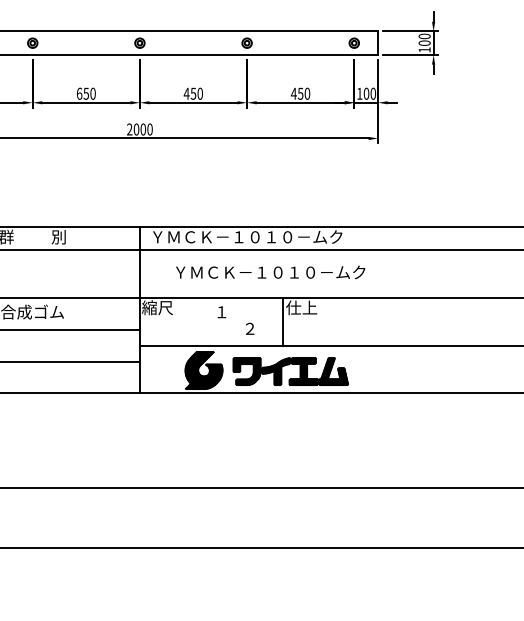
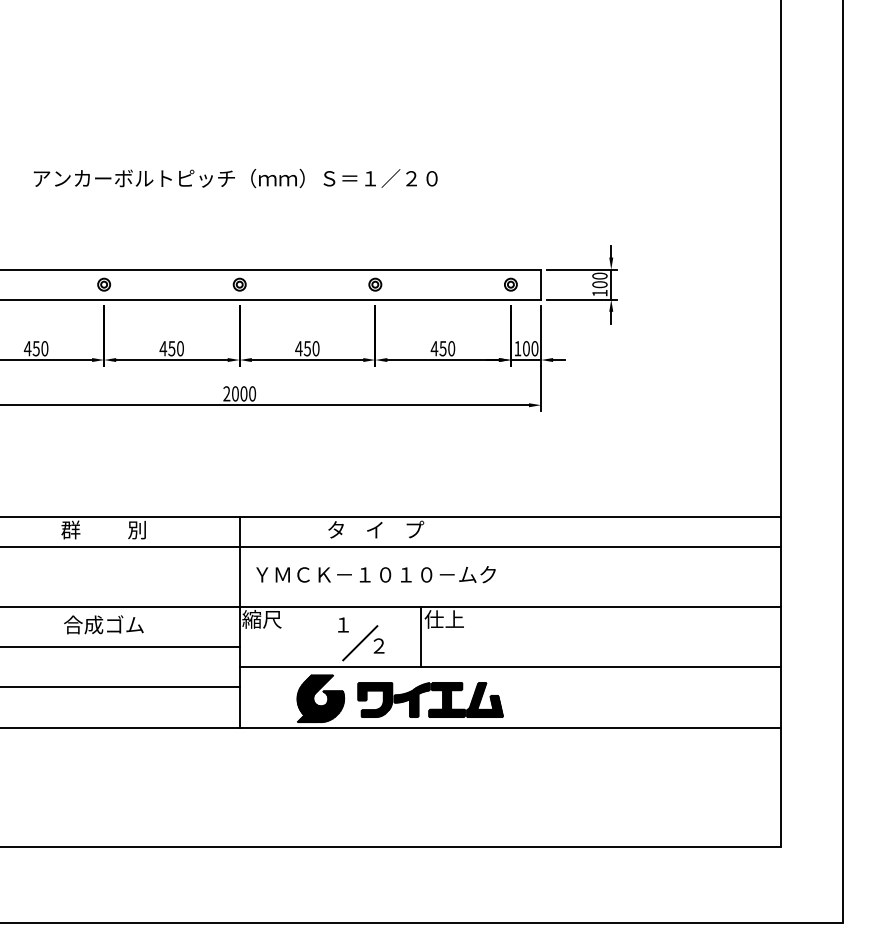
text: (79, 93) -> (163, 348), 650 -> 450
text: (247, 236) -> (375, 529), ＹＭＣＫ－１０１０－ムク -> タ    イ    プ
text: (270, 272) -> (375, 574), moved
line: (235, 326) -> (360, 643), added

